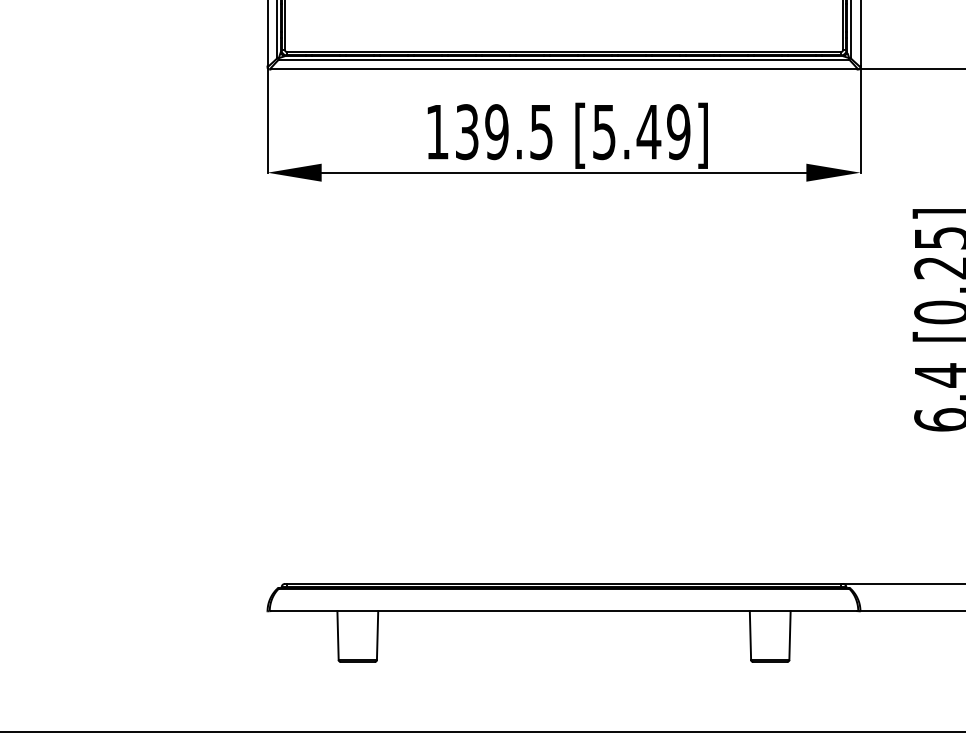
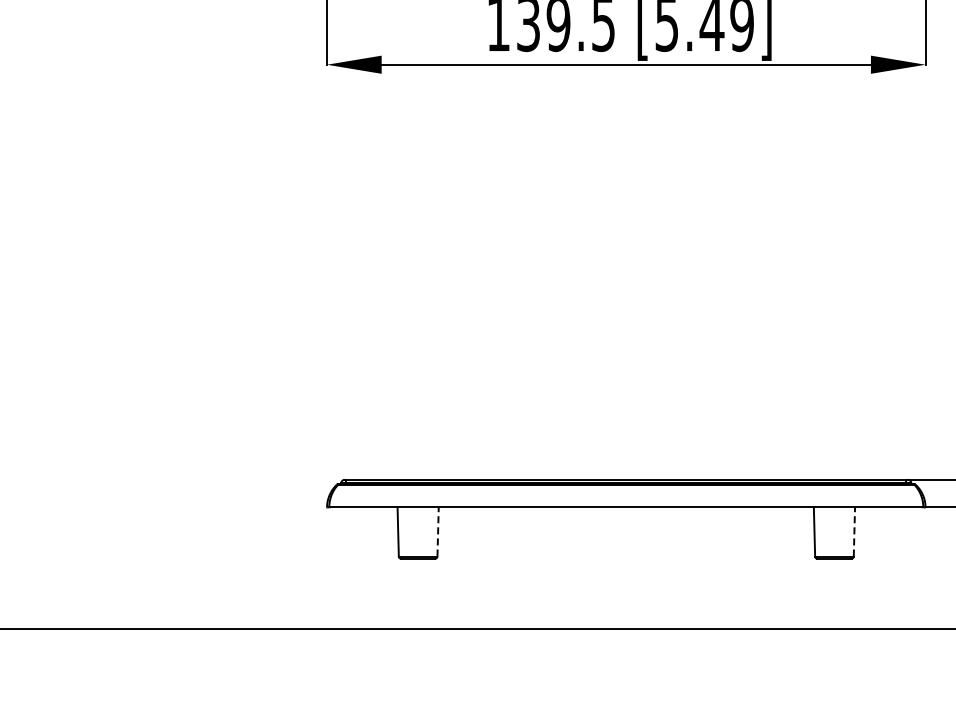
line: (377, 635) -> (438, 531), solid -> dashed
line: (790, 635) -> (854, 531), solid -> dashed

